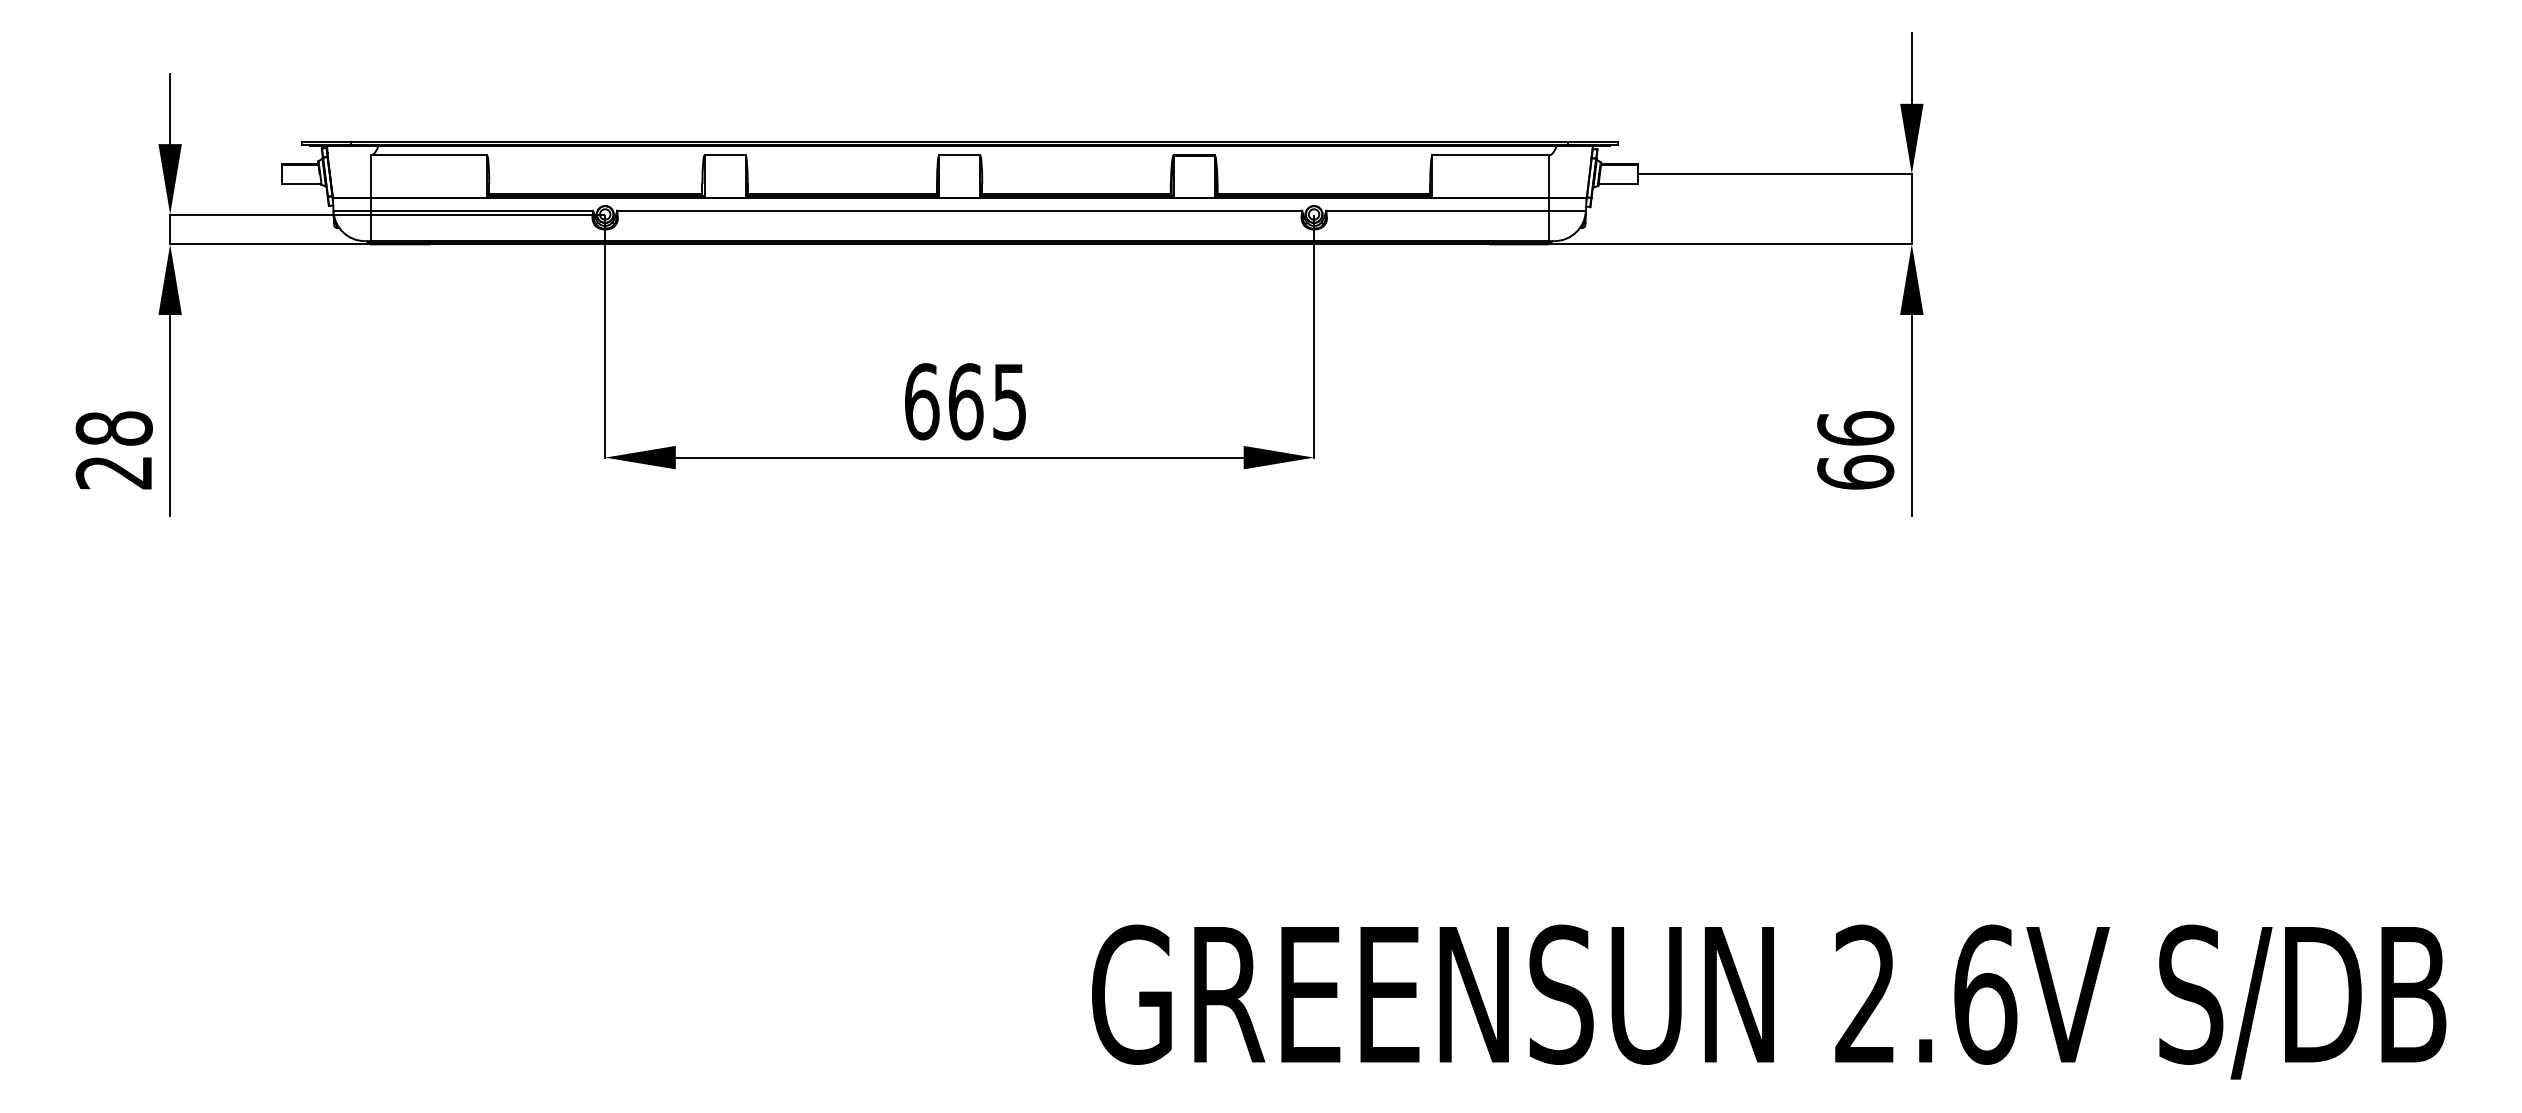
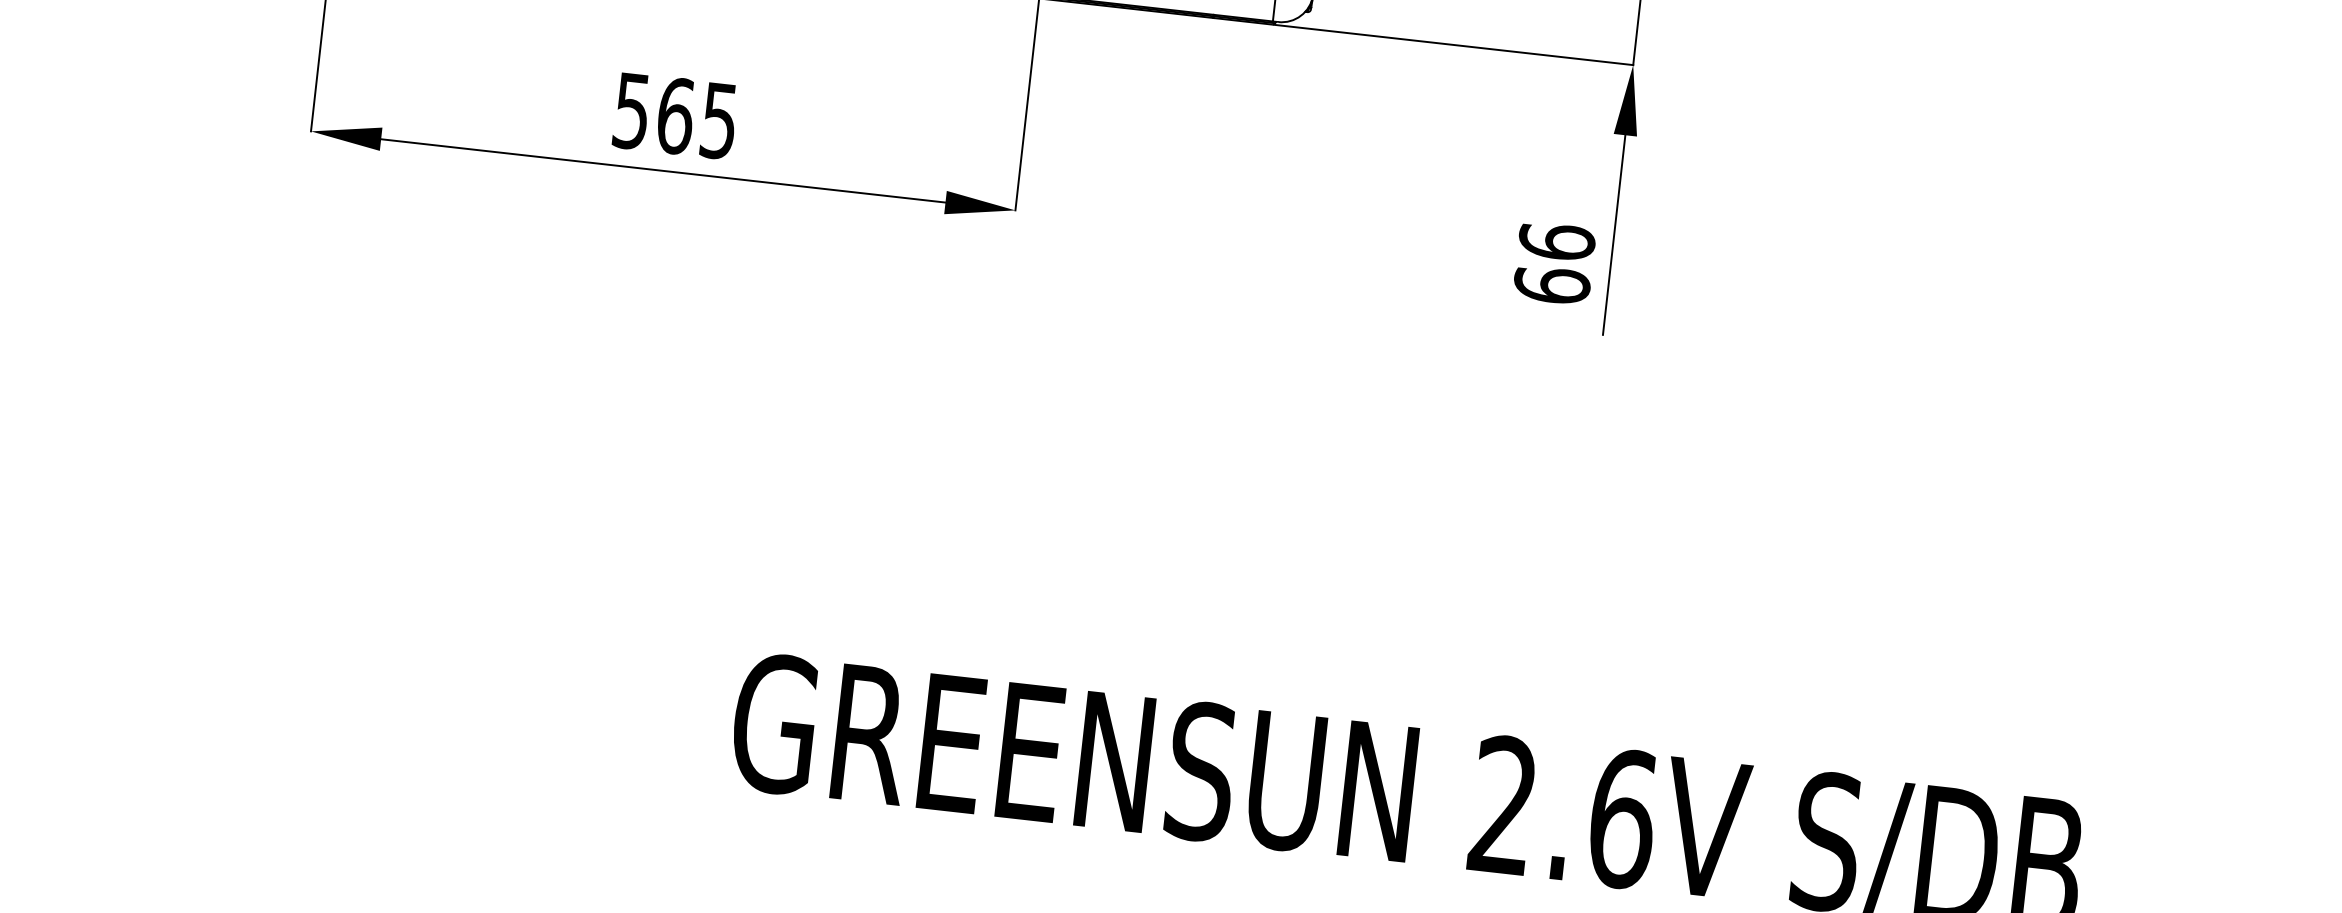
text: (922, 401) -> (632, 110), 665 -> 565

